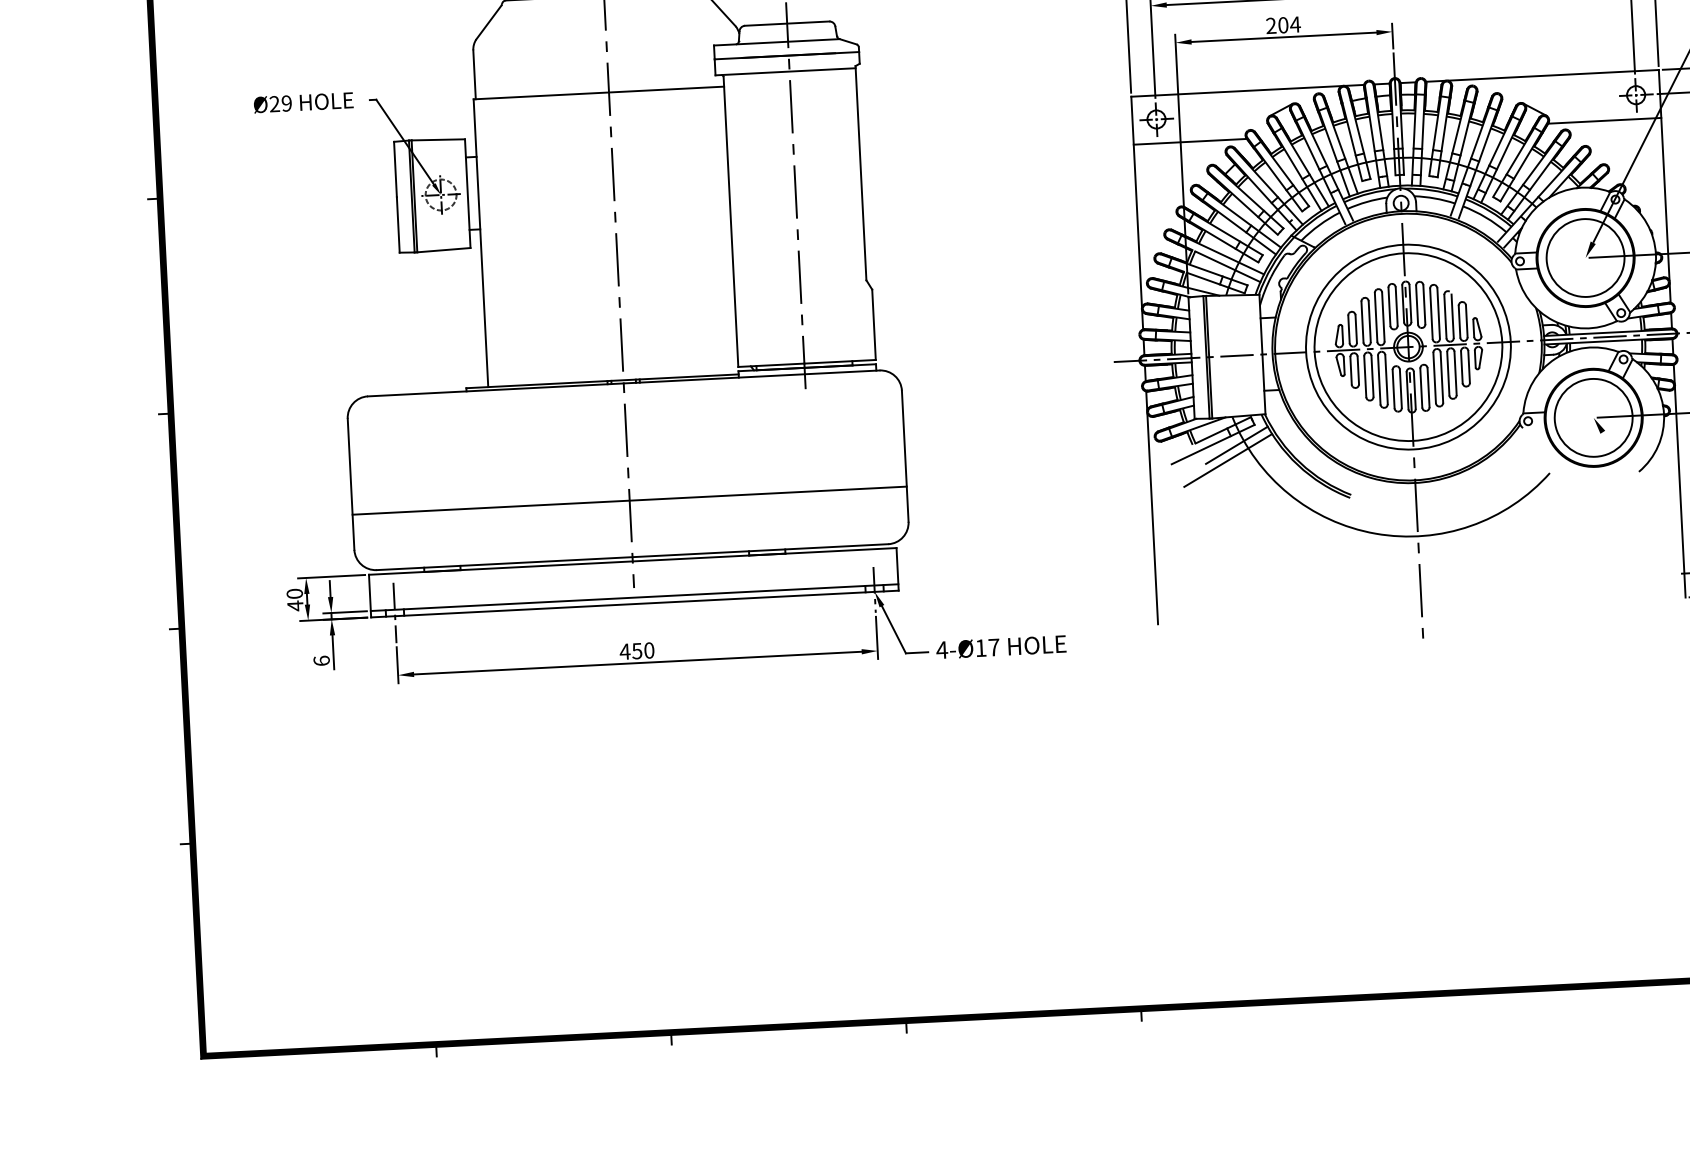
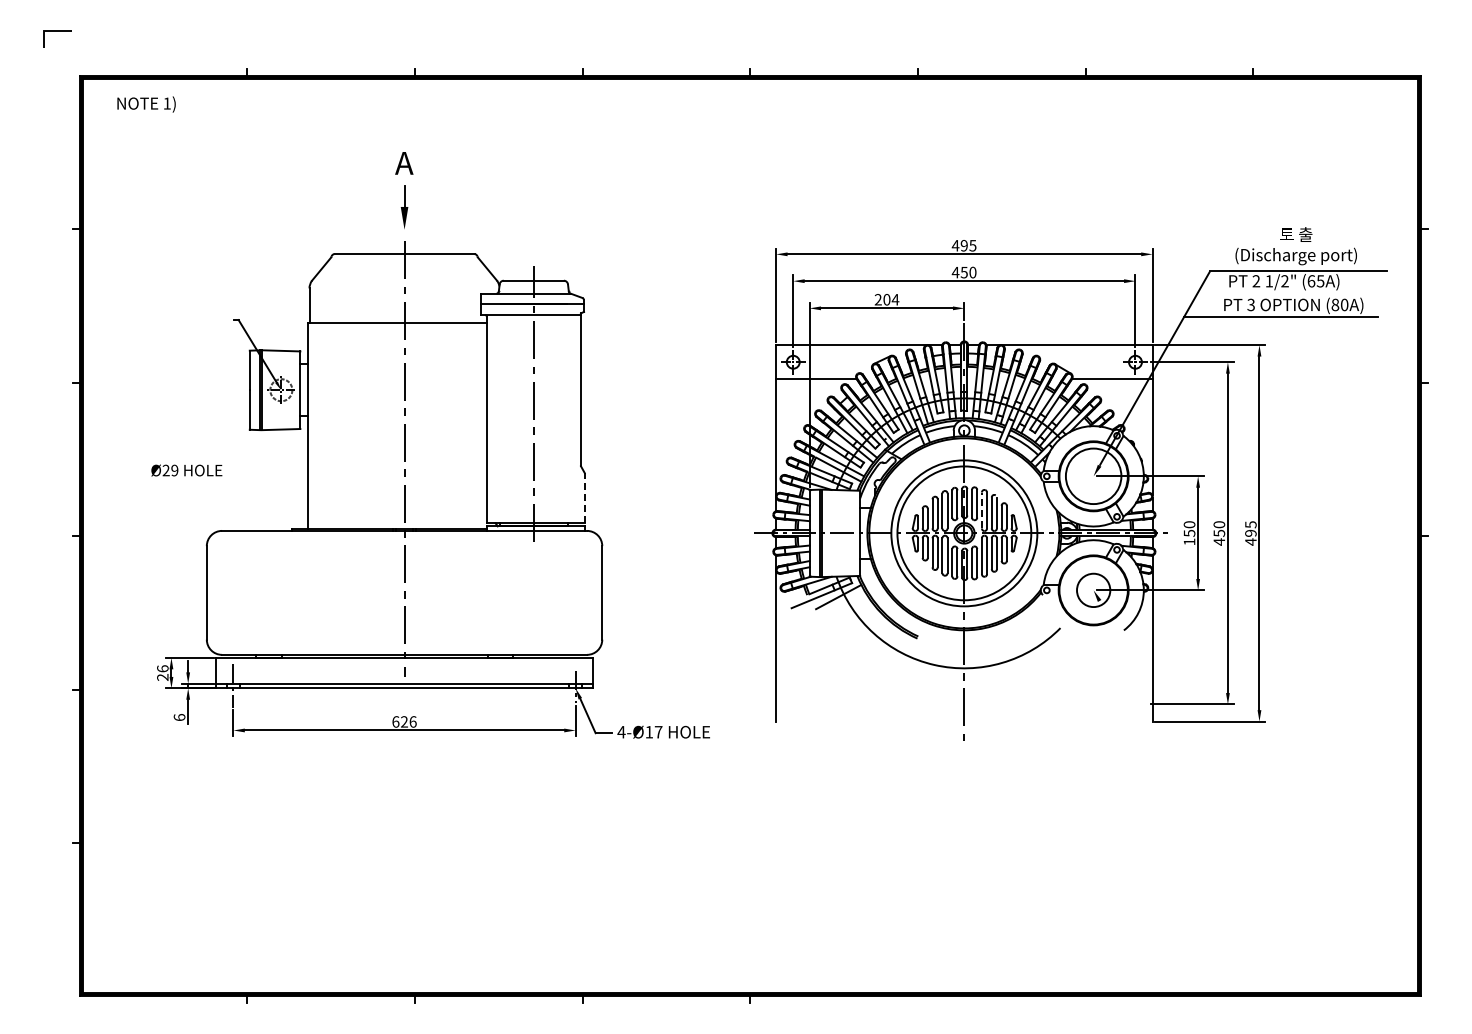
text: (303, 102) -> (186, 470), moved
line: (1430, 313) -> (981, 510), solid -> dashed
line: (873, 323) -> (584, 497), solid -> dashed
circle: (1593, 418) -> (1093, 590), size x0.6
line: (1227, 460) -> (831, 607), removed
line: (629, 500) -> (404, 614), removed
text: (294, 600) -> (162, 673), 40 -> 26
text: (637, 650) -> (404, 721), 450 -> 626

